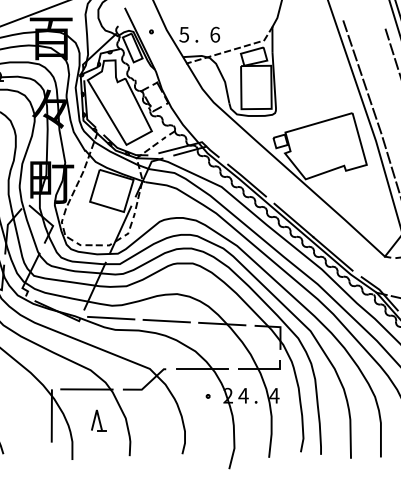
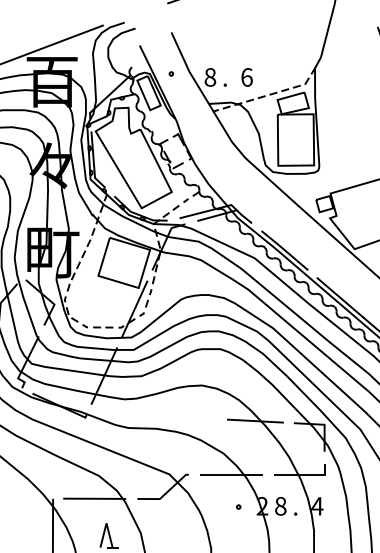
text: (184, 34) -> (210, 77), 5 -> 8
line: (111, 317) -> (123, 413), removed
line: (166, 320) -> (189, 416), removed
text: (243, 395) -> (280, 505), 4 -> 8

